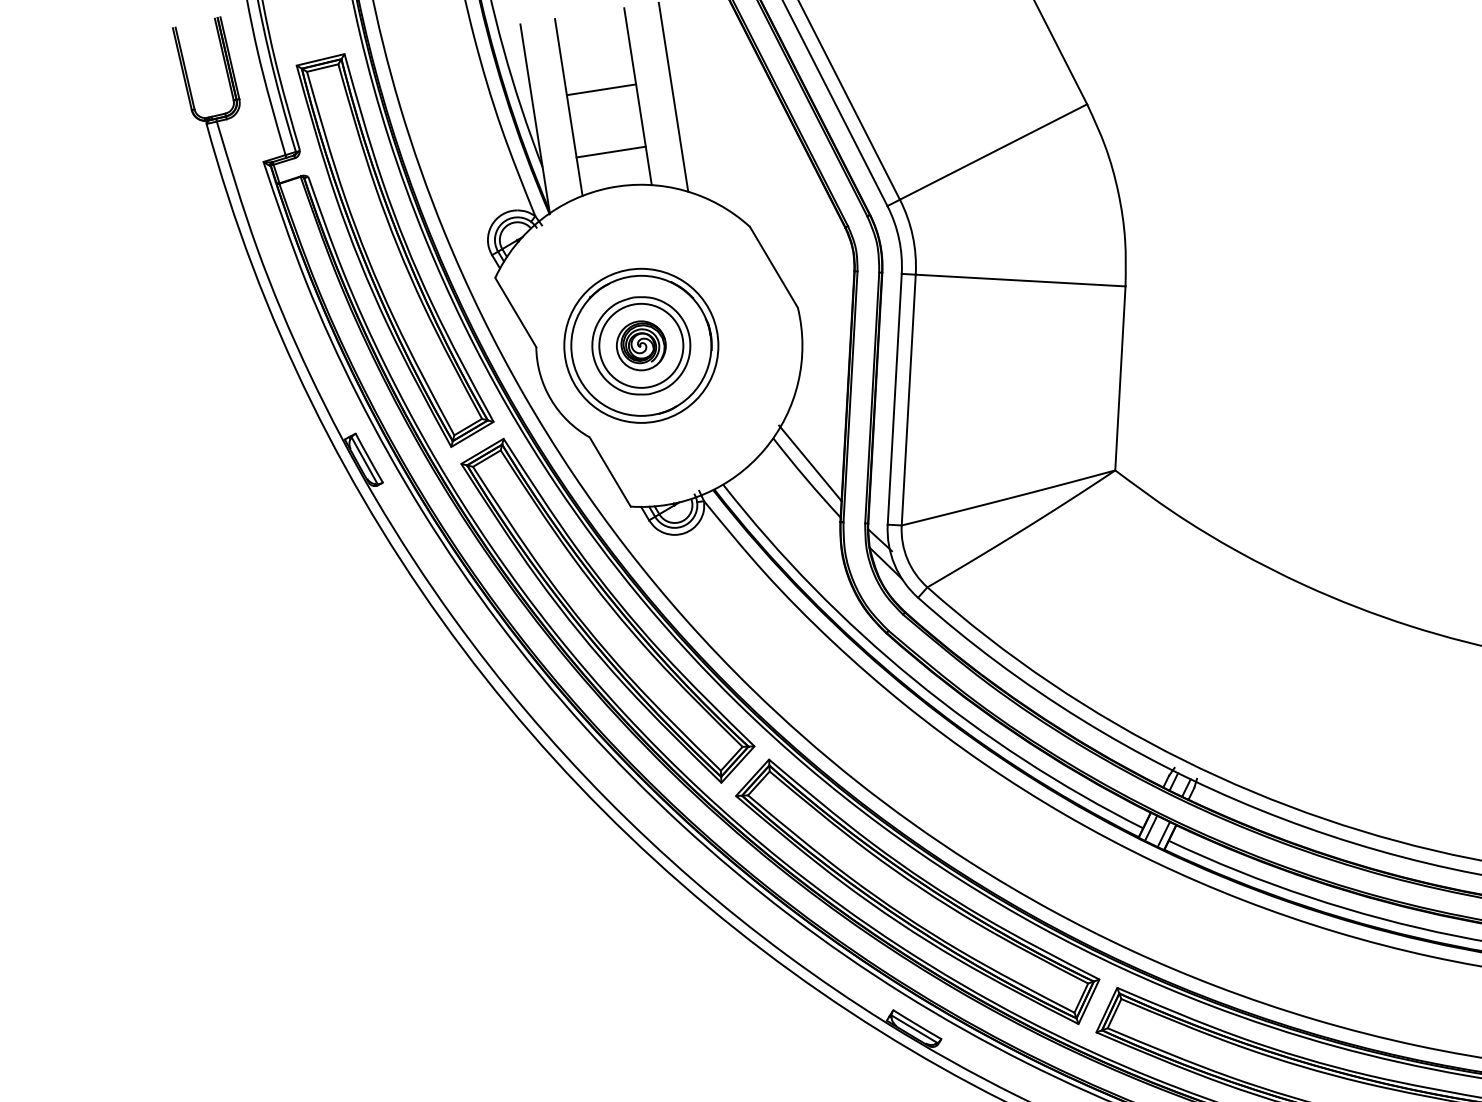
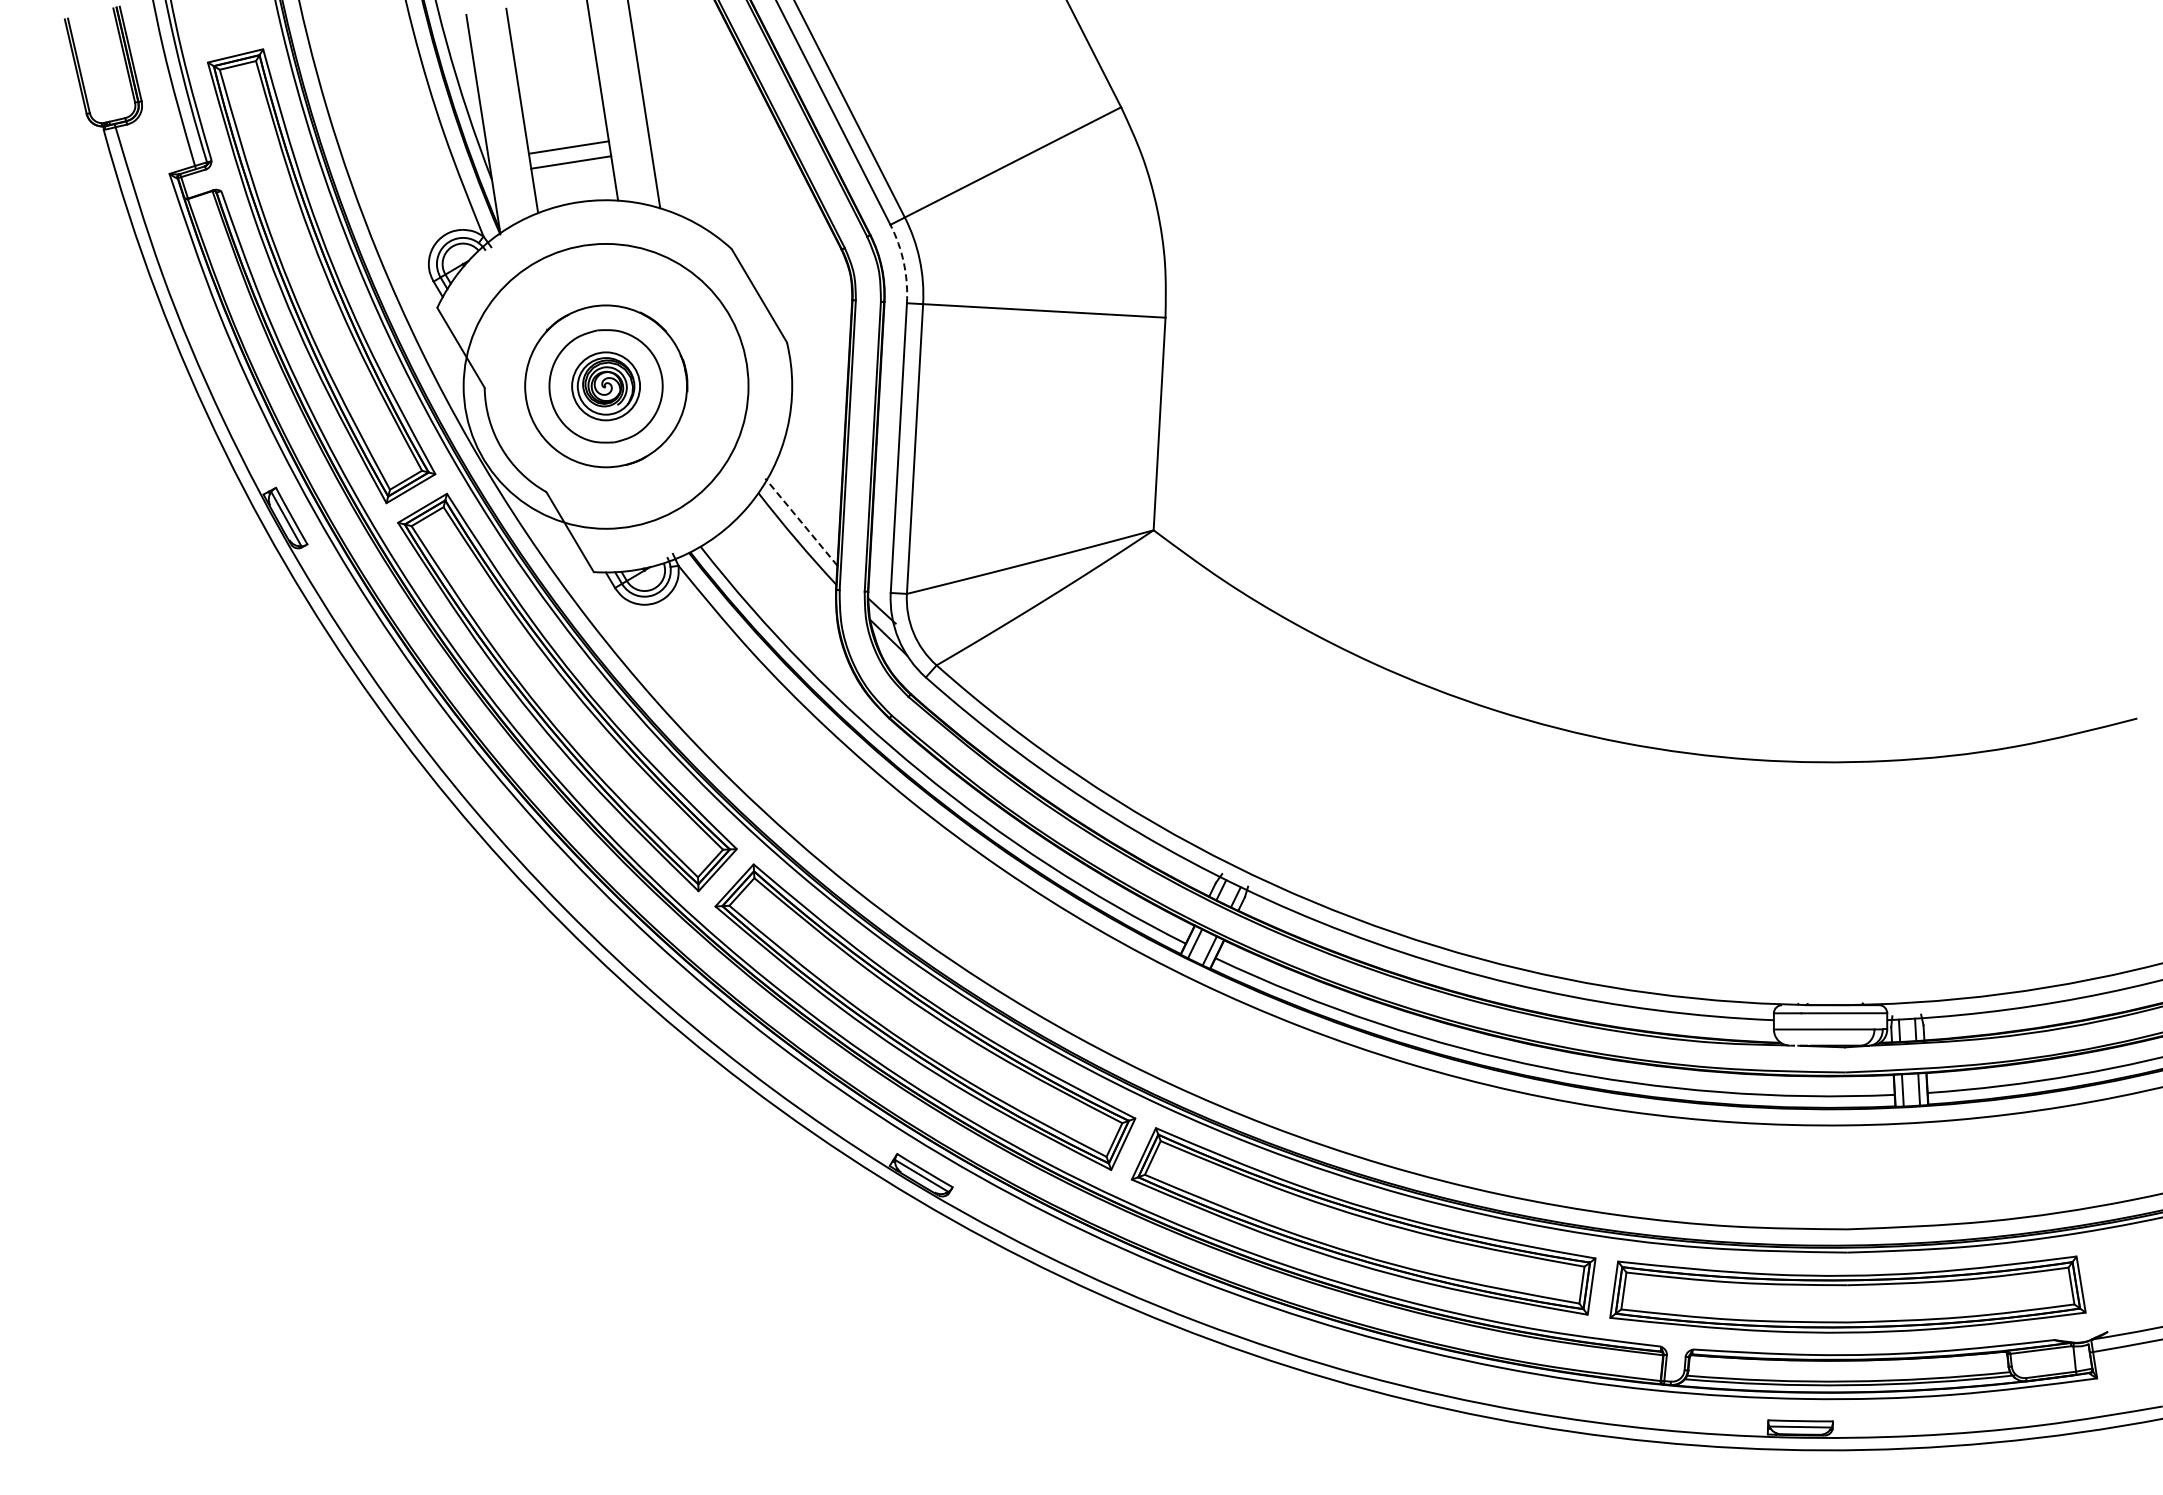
line: (601, 89) -> (569, 147), moved
arc: (898, 238) -> (903, 262), solid -> dashed
circle: (640, 345) -> (605, 385), size x0.7
circle: (641, 345) -> (606, 386), size x1.6
line: (810, 463) -> (801, 522), solid -> dashed

